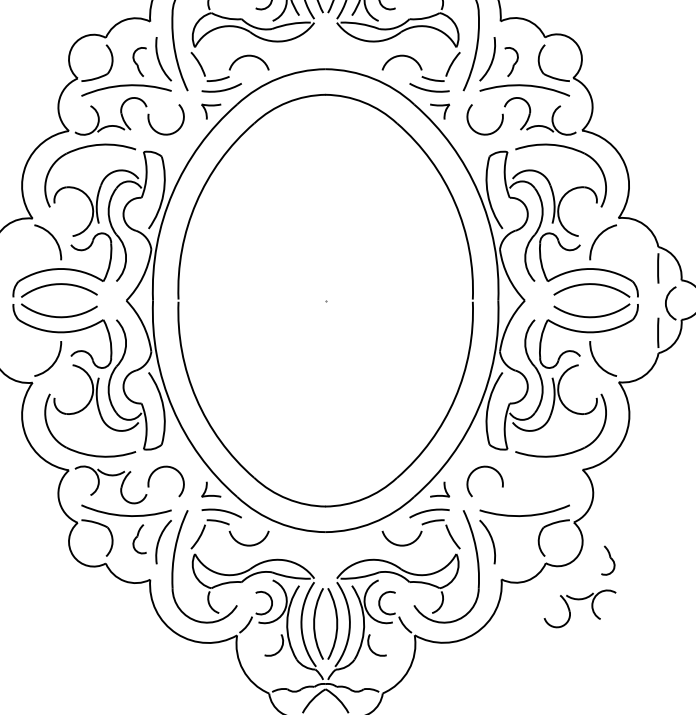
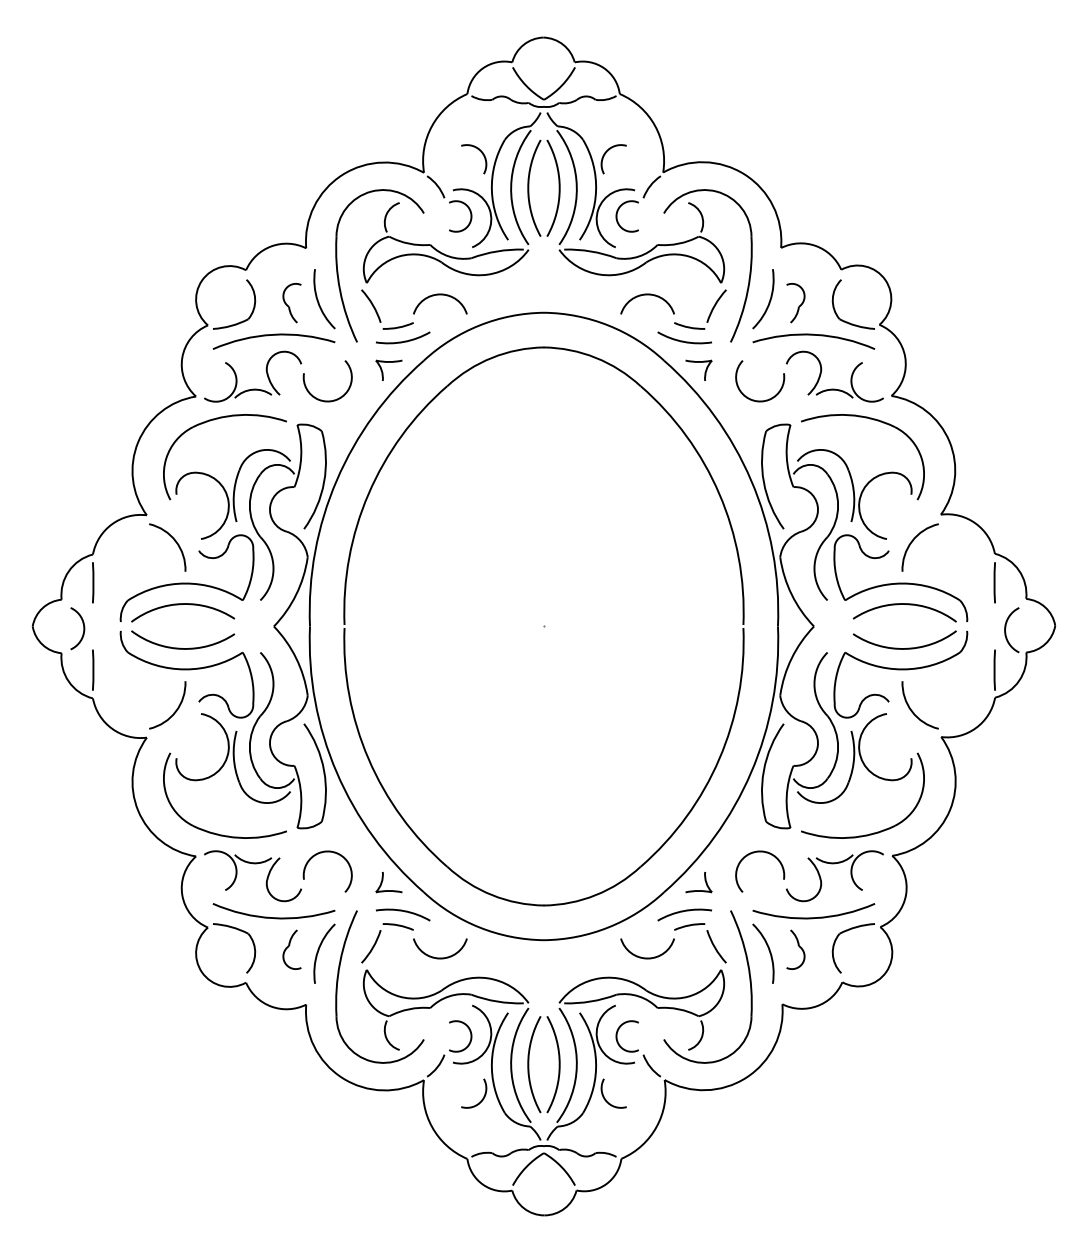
part: (607, 560) -> (795, 949), moved
part: (579, 600) -> (834, 864), moved

